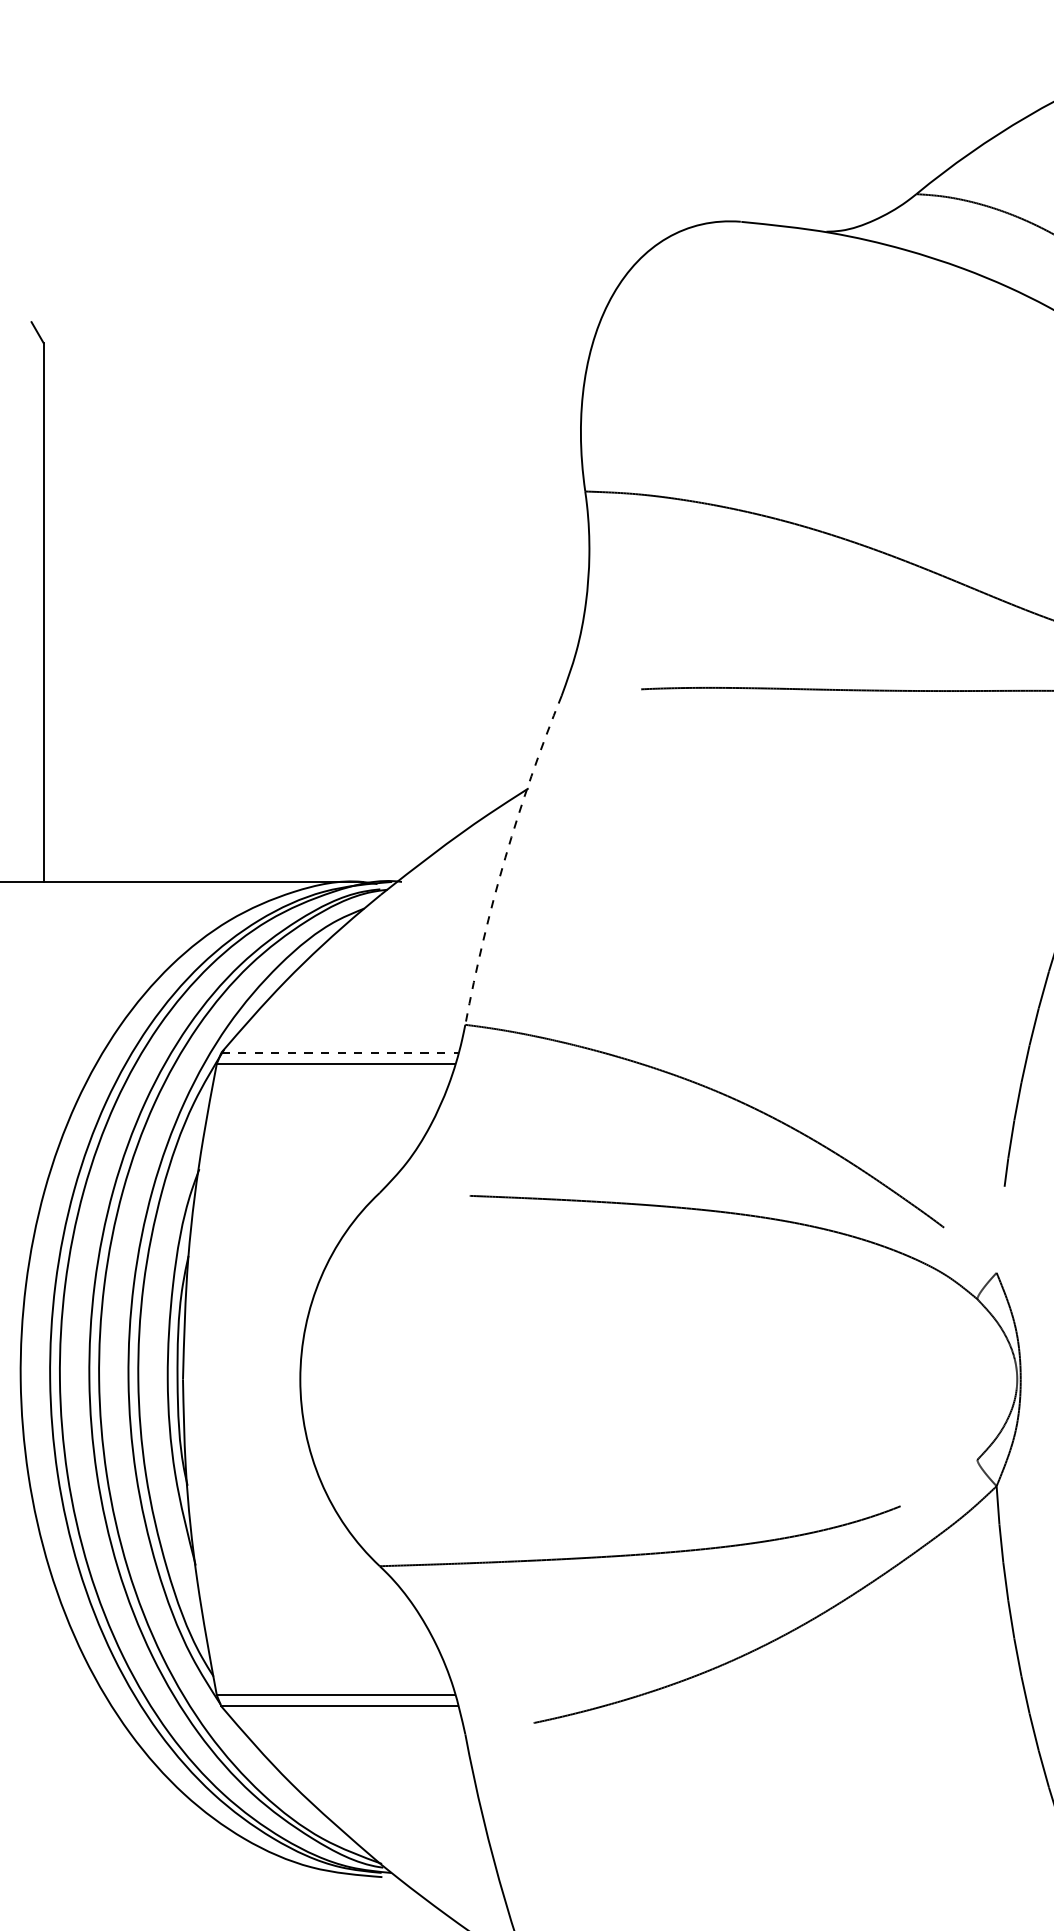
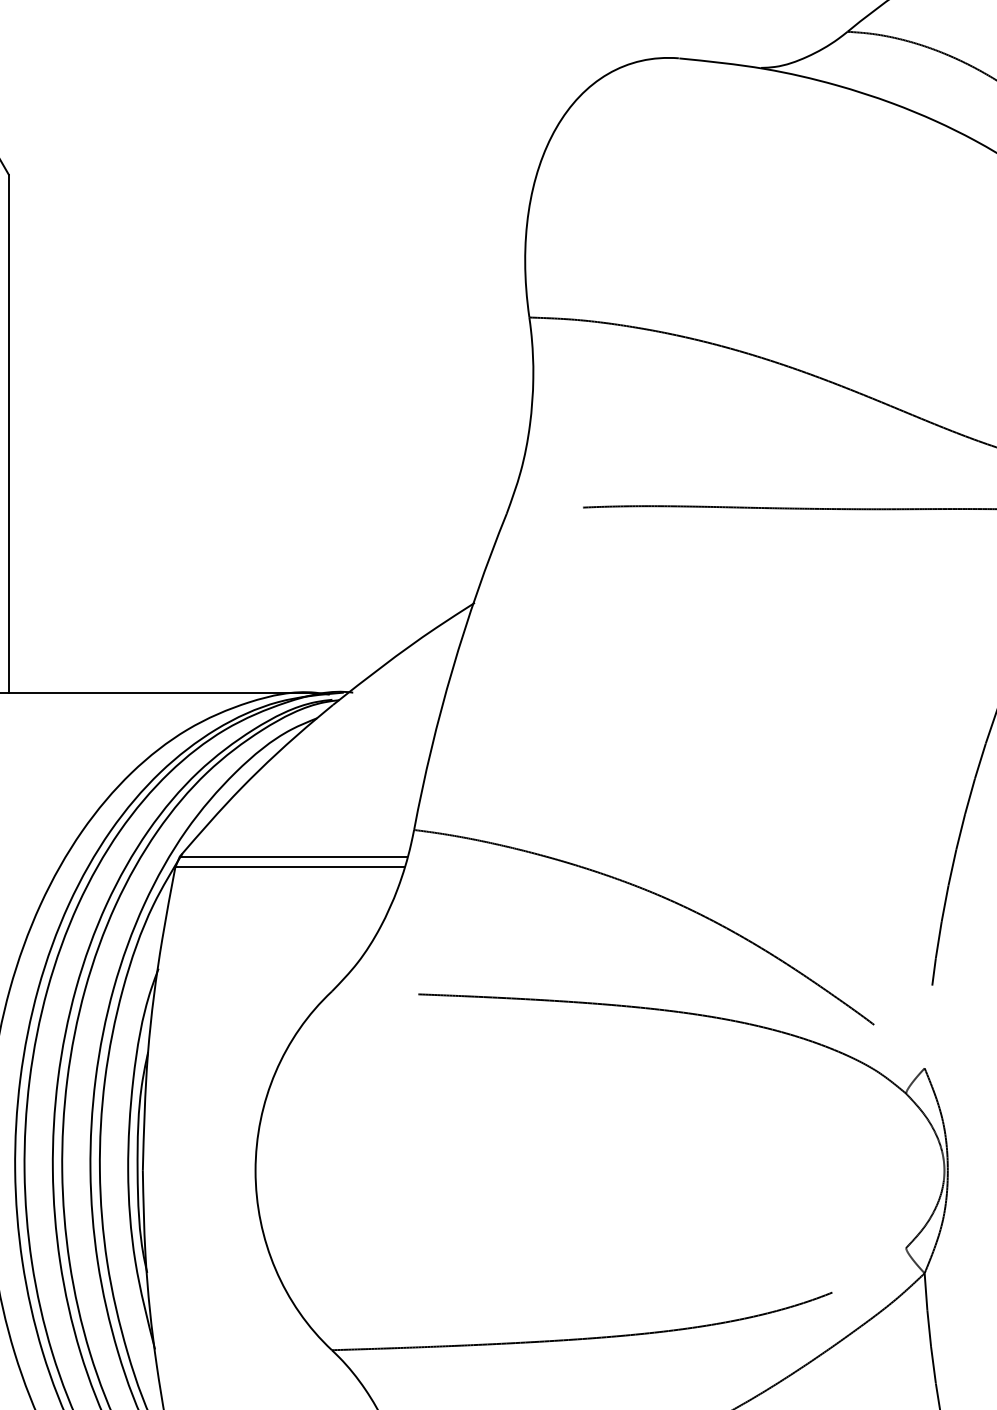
arc: (505, 857) -> (452, 669), dashed -> solid
line: (340, 1052) -> (294, 856), dashed -> solid

